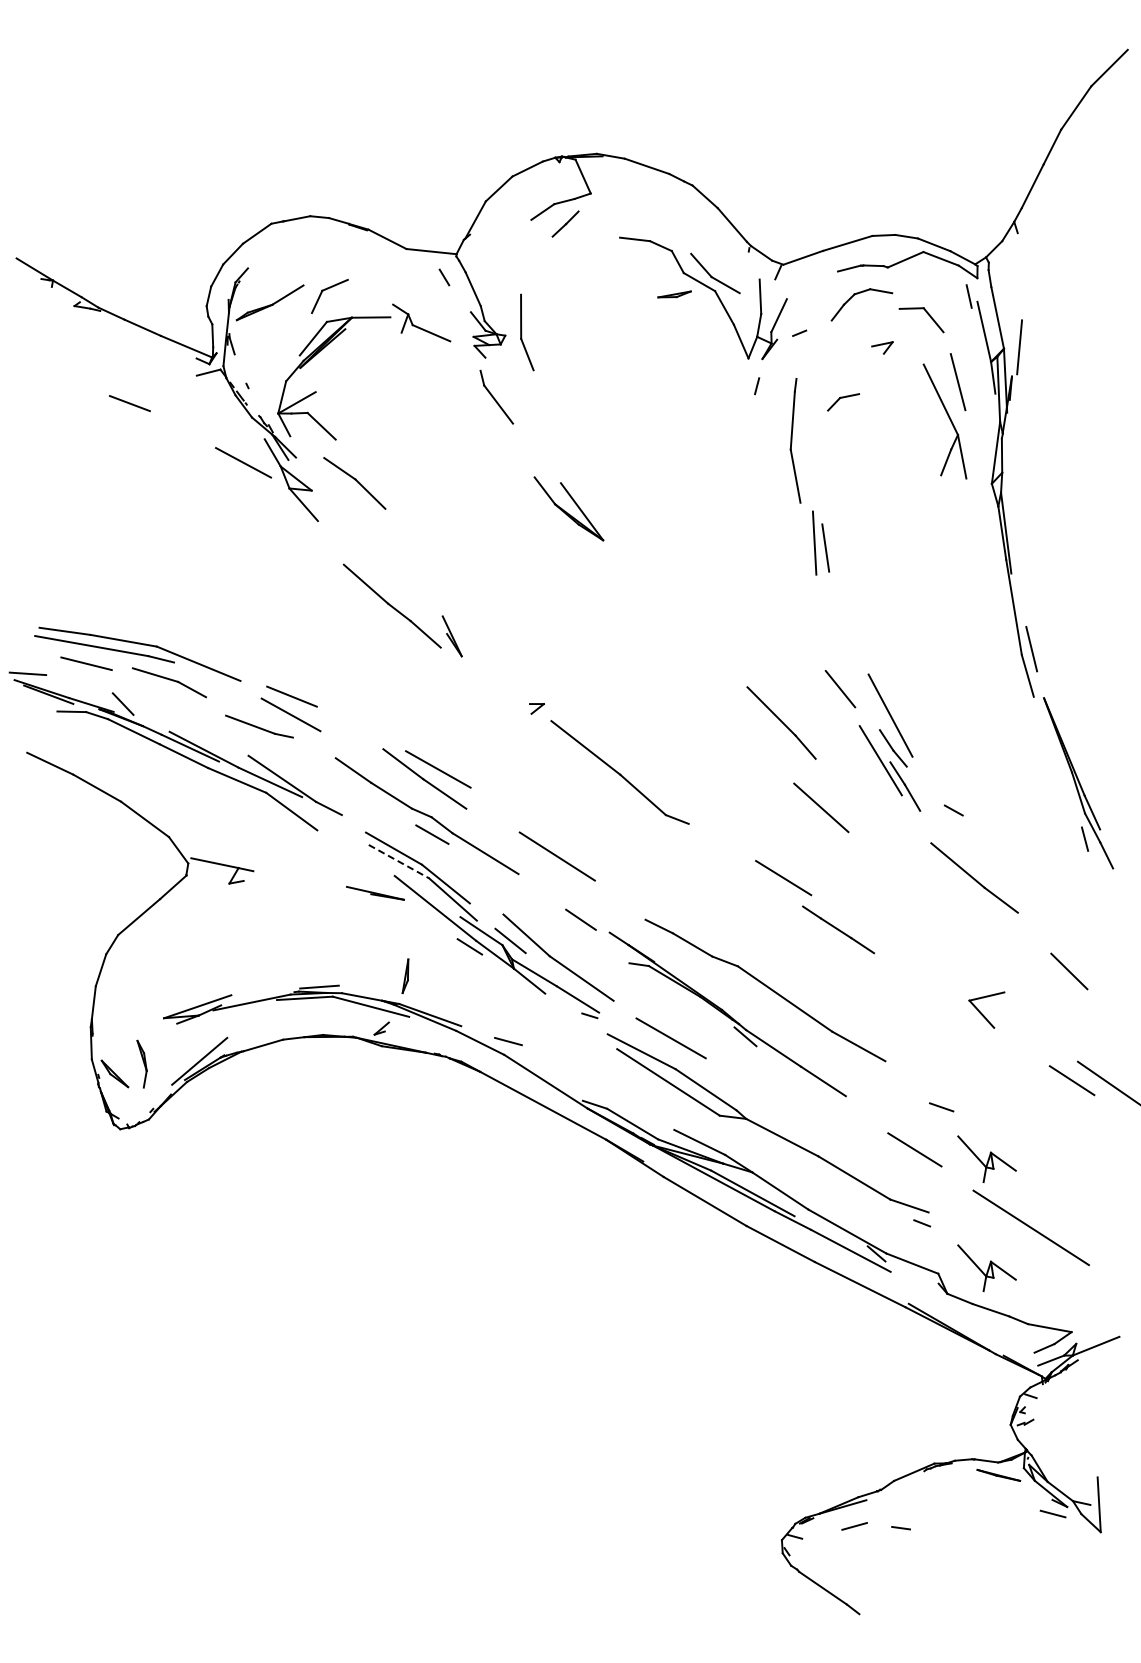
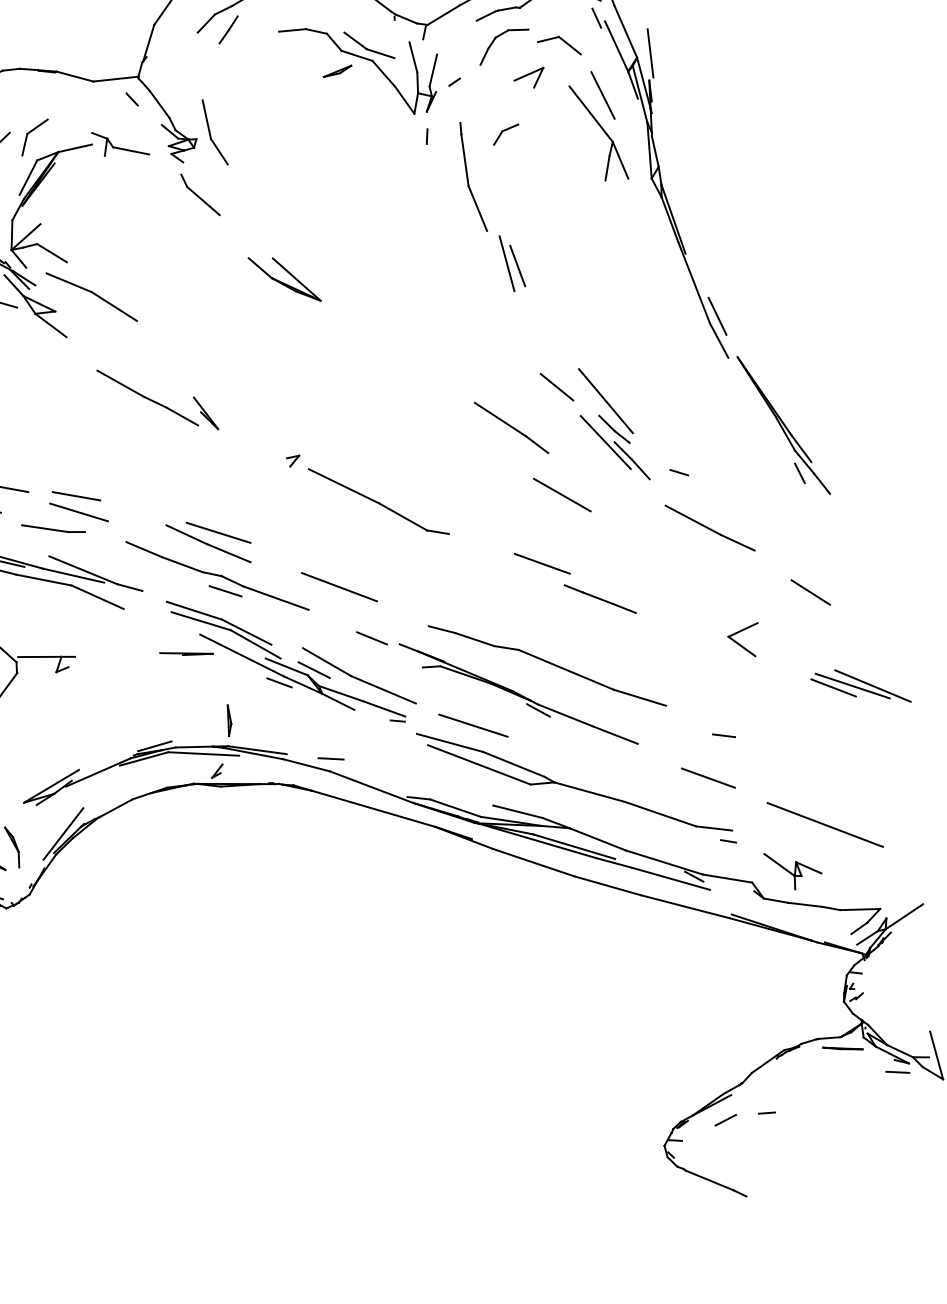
part: (882, 347) -> (530, 79), size x1.67
part: (354, 483) -> (91, 297), size x1.43
line: (399, 861) -> (201, 621), dashed -> solid
line: (1092, 1082) -> (851, 685), added
part: (986, 1158) -> (772, 772), removed

